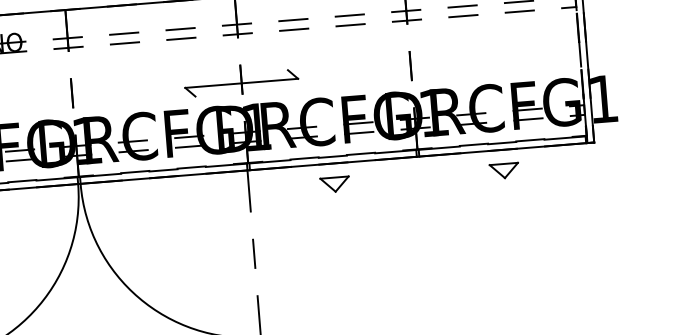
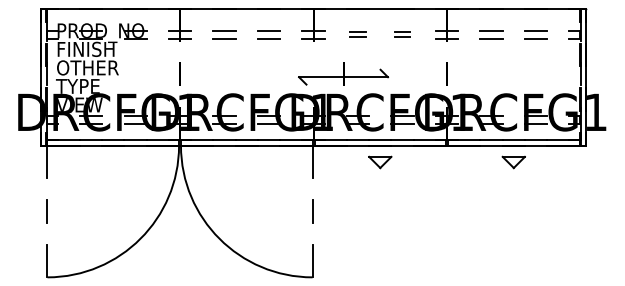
part: (350, 20) -> (402, 34), size x0.7
part: (293, 24) -> (357, 34), size x0.7
part: (241, 78) -> (343, 73), moved

